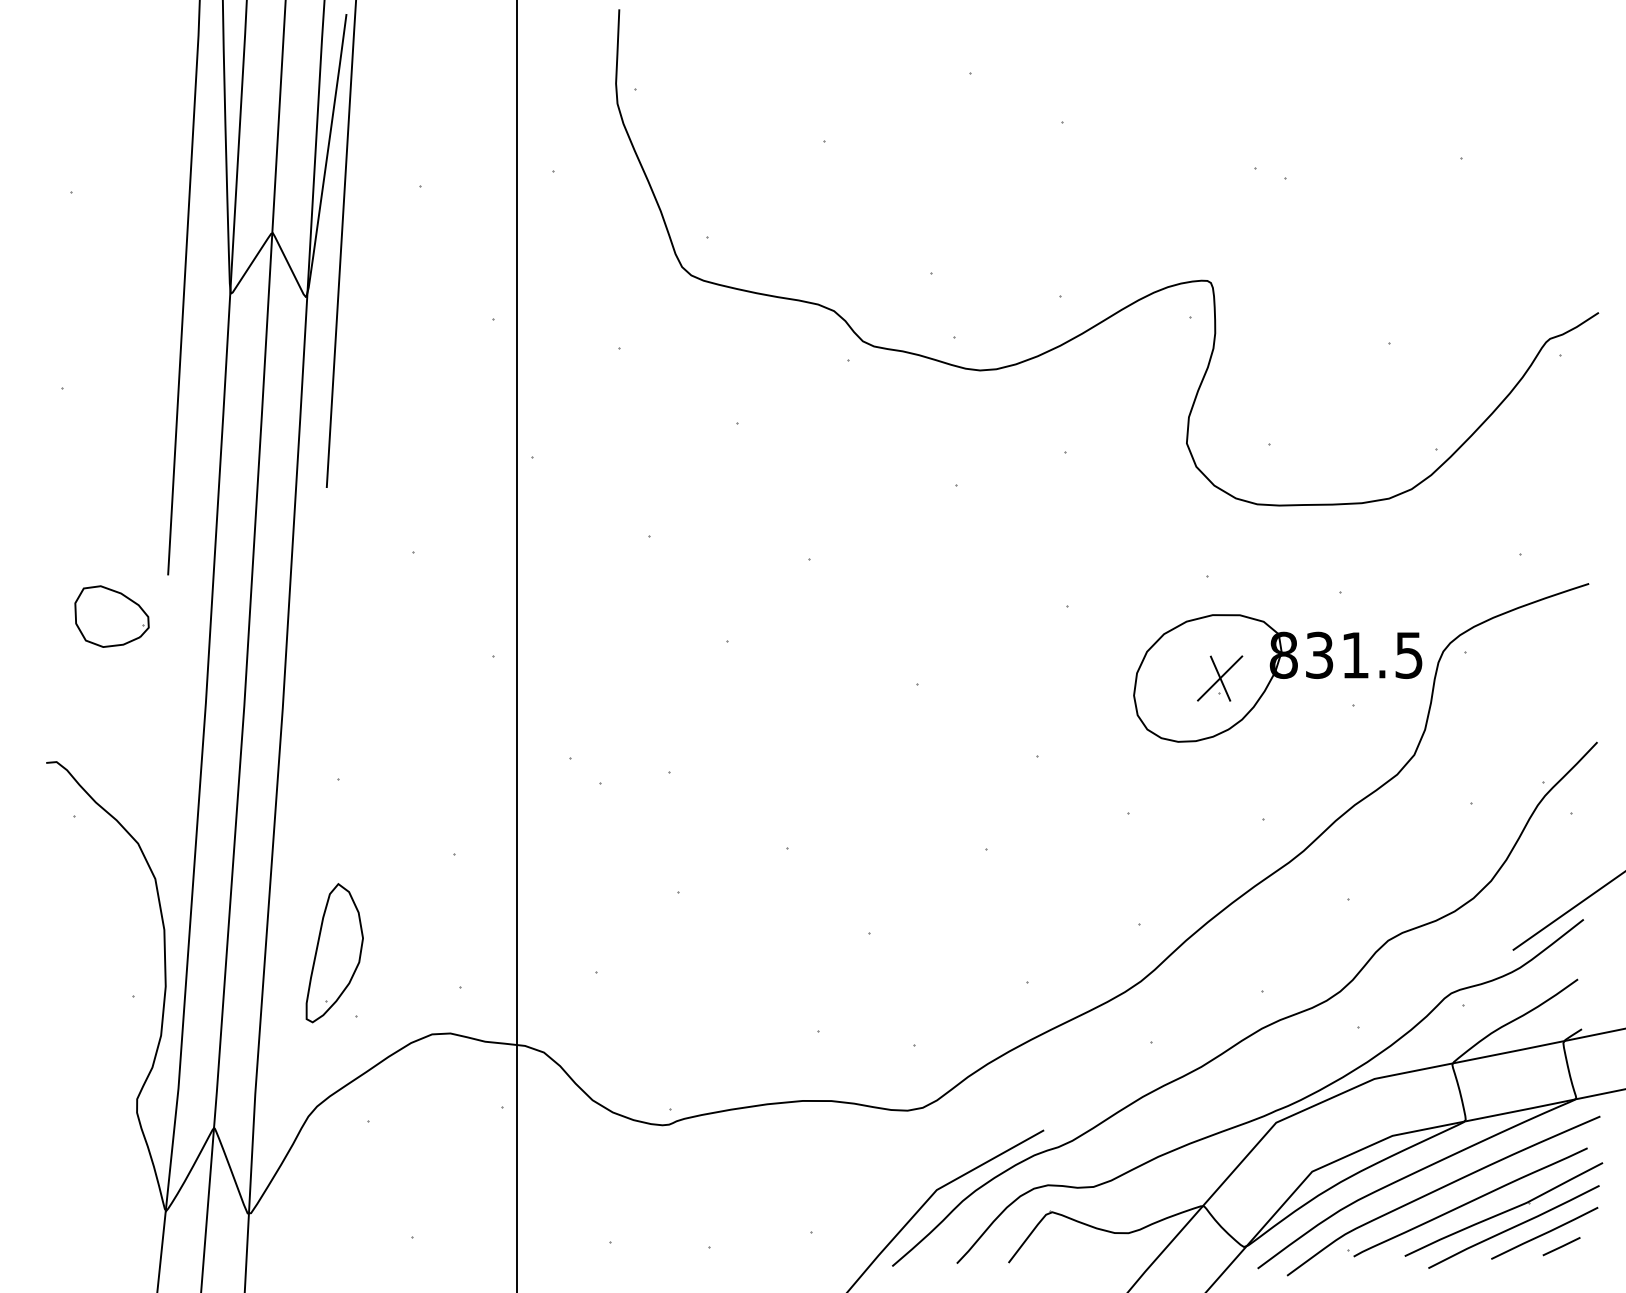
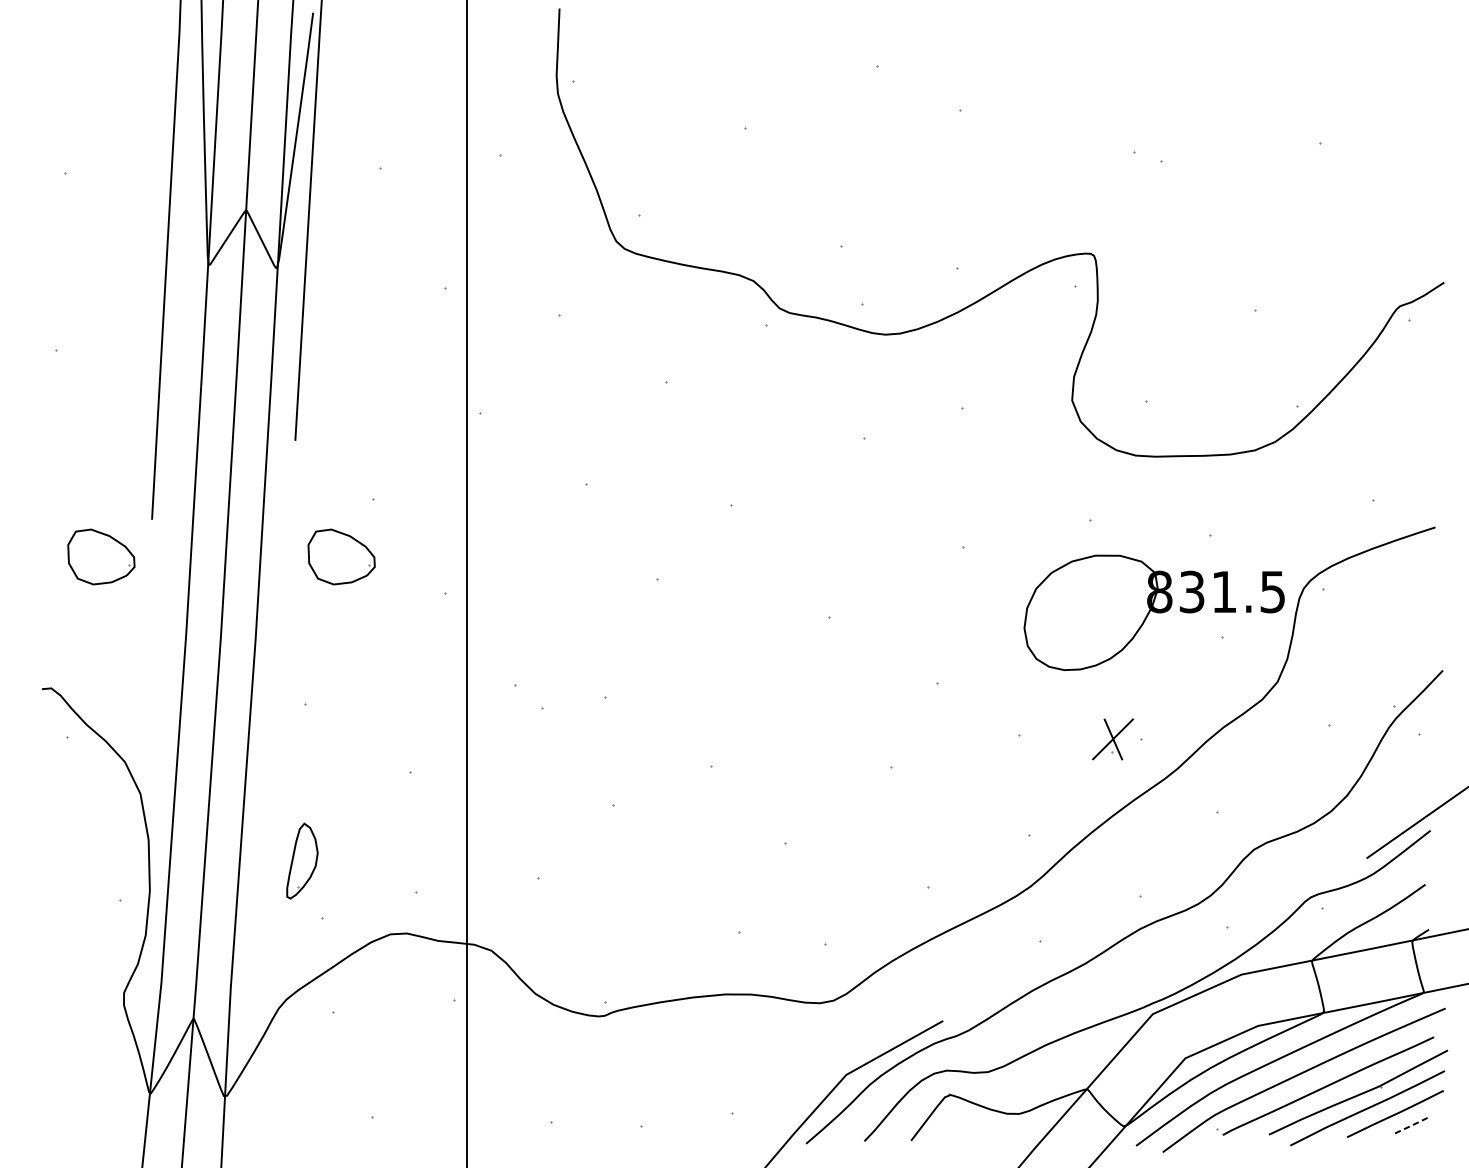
part: (377, 616) -> (341, 556), added
part: (1220, 678) -> (1113, 739), moved
part: (334, 953) -> (302, 861), size x0.6
line: (1561, 1246) -> (1410, 1125), solid -> dashed

